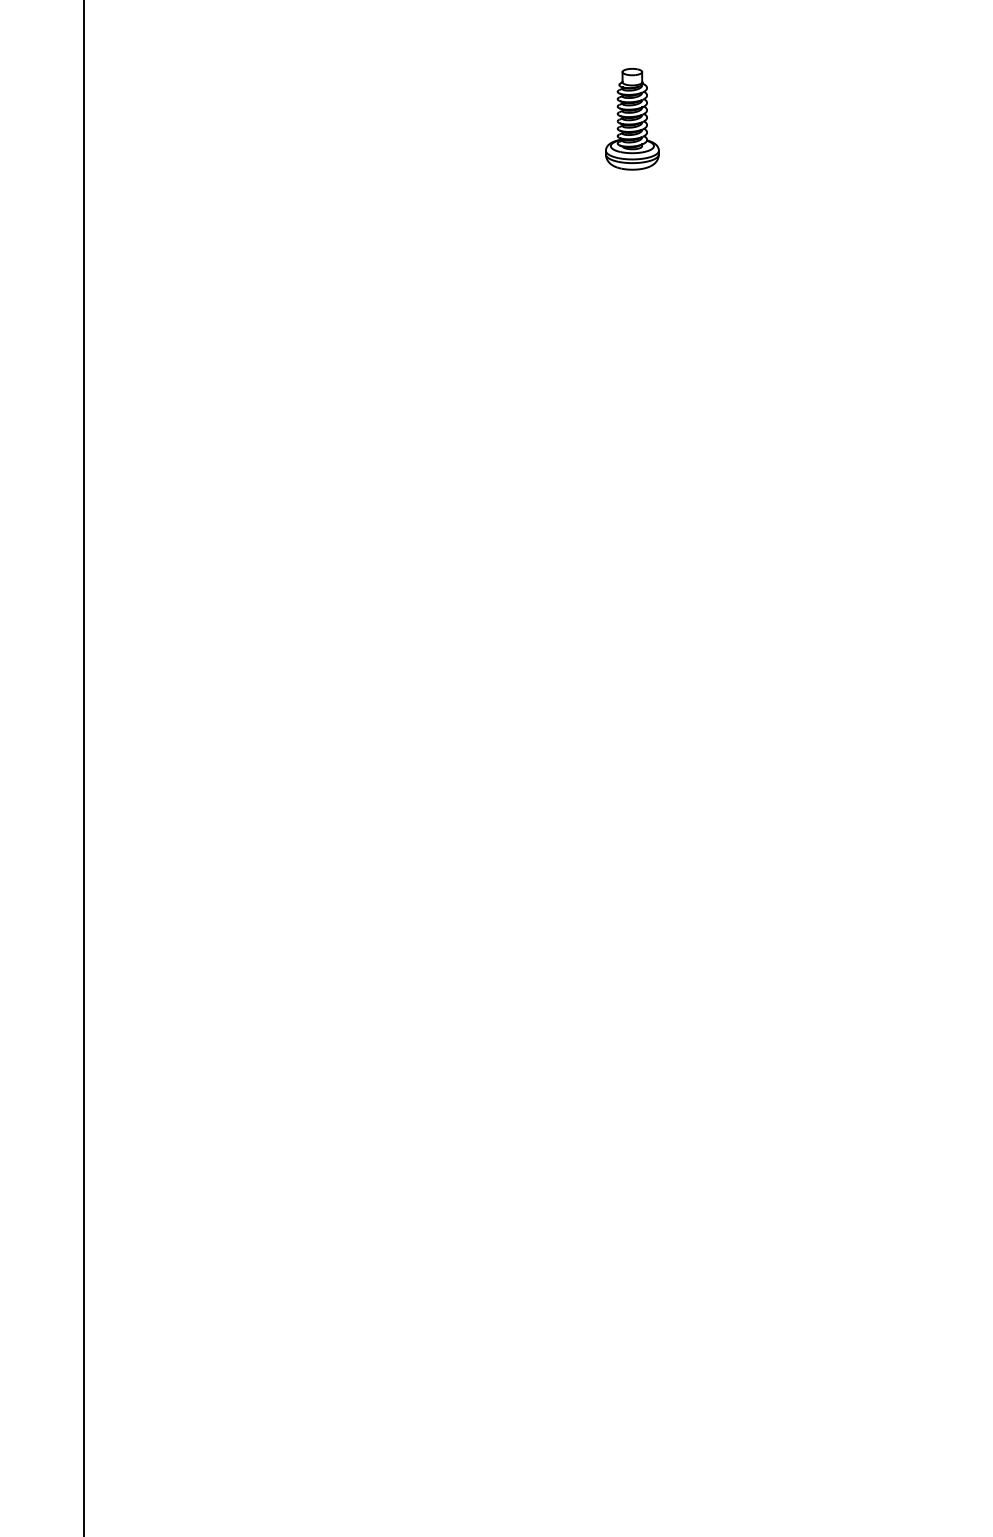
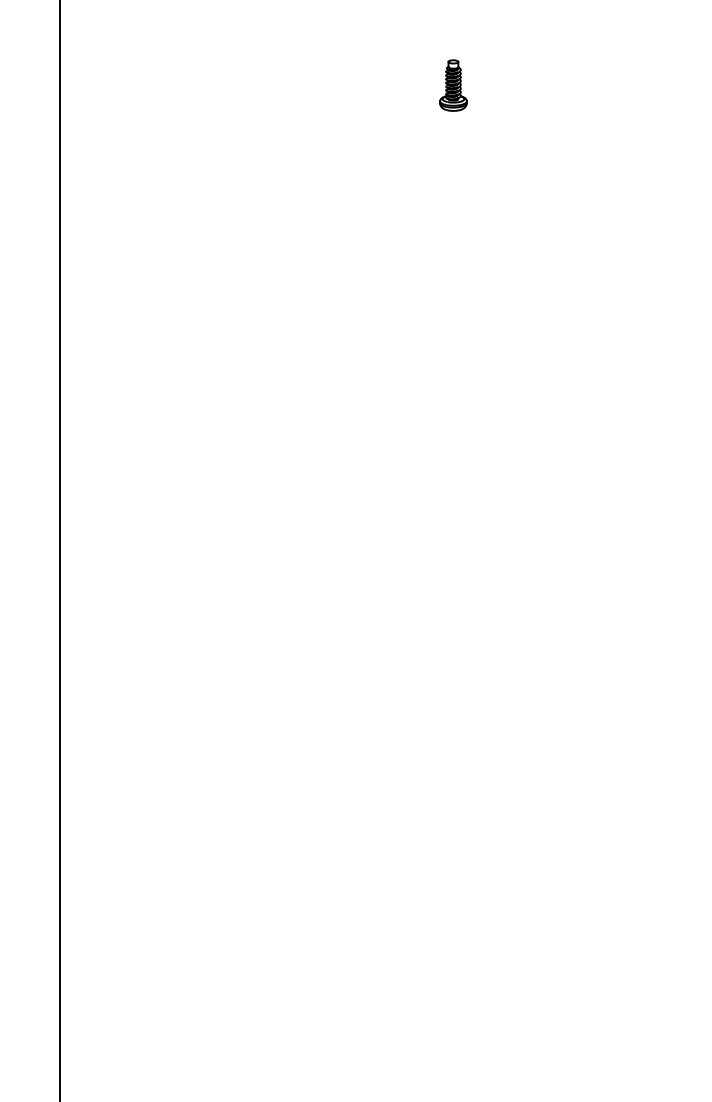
part: (632, 119) -> (453, 85), size x0.7

